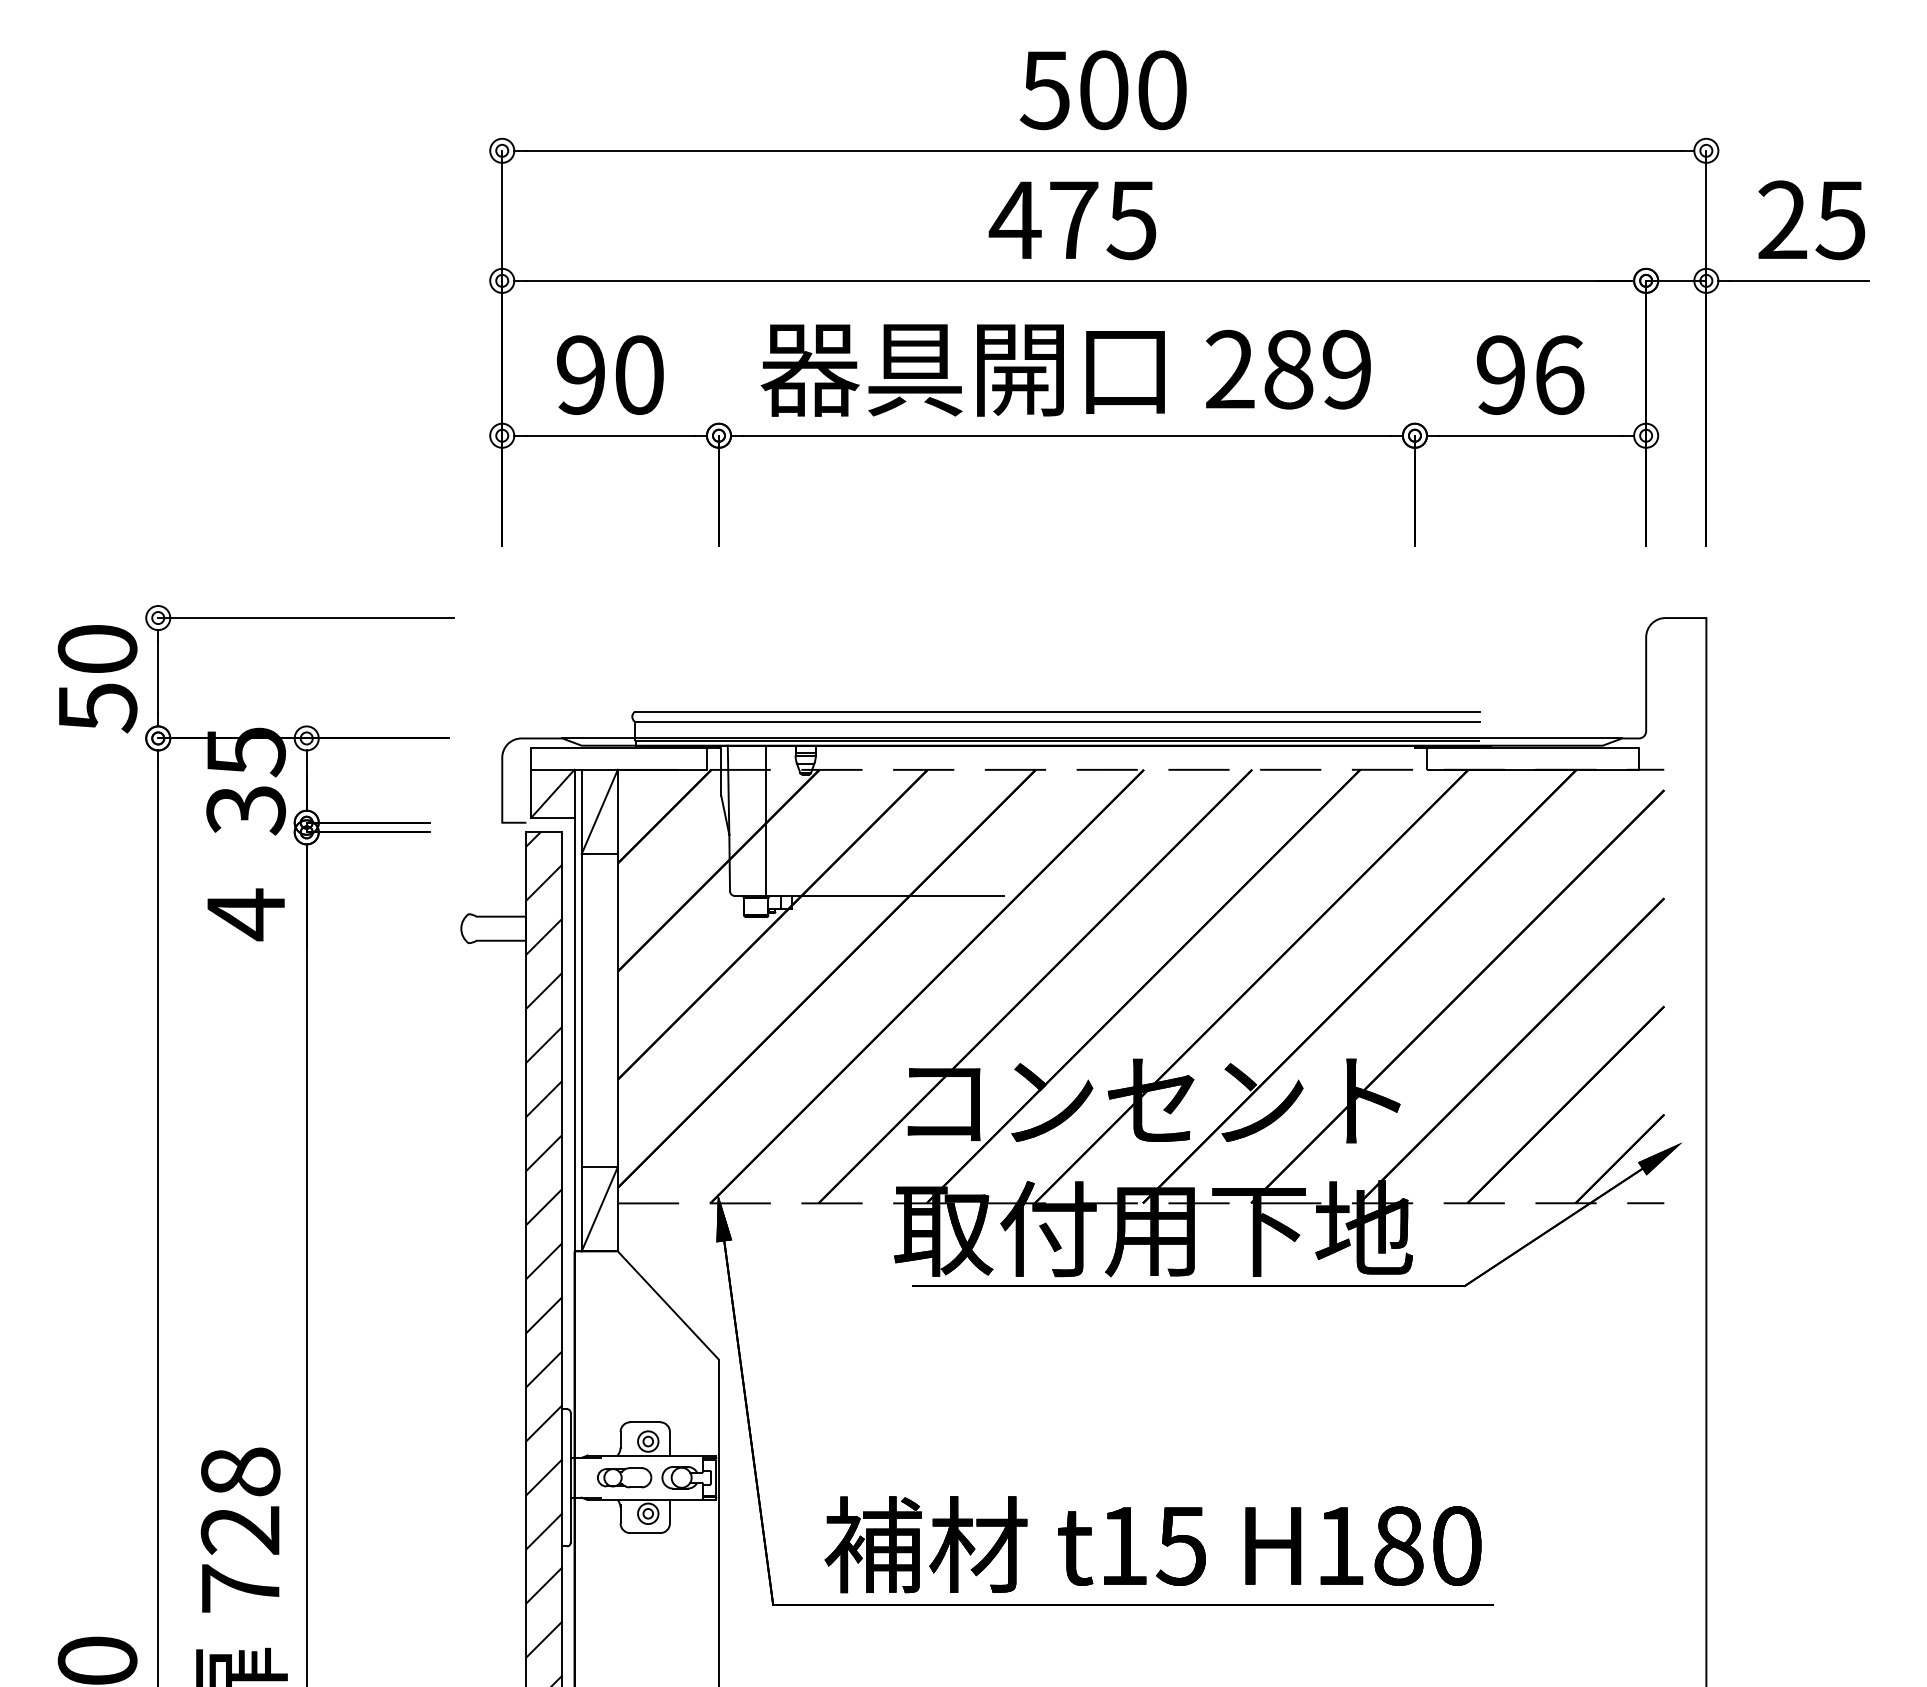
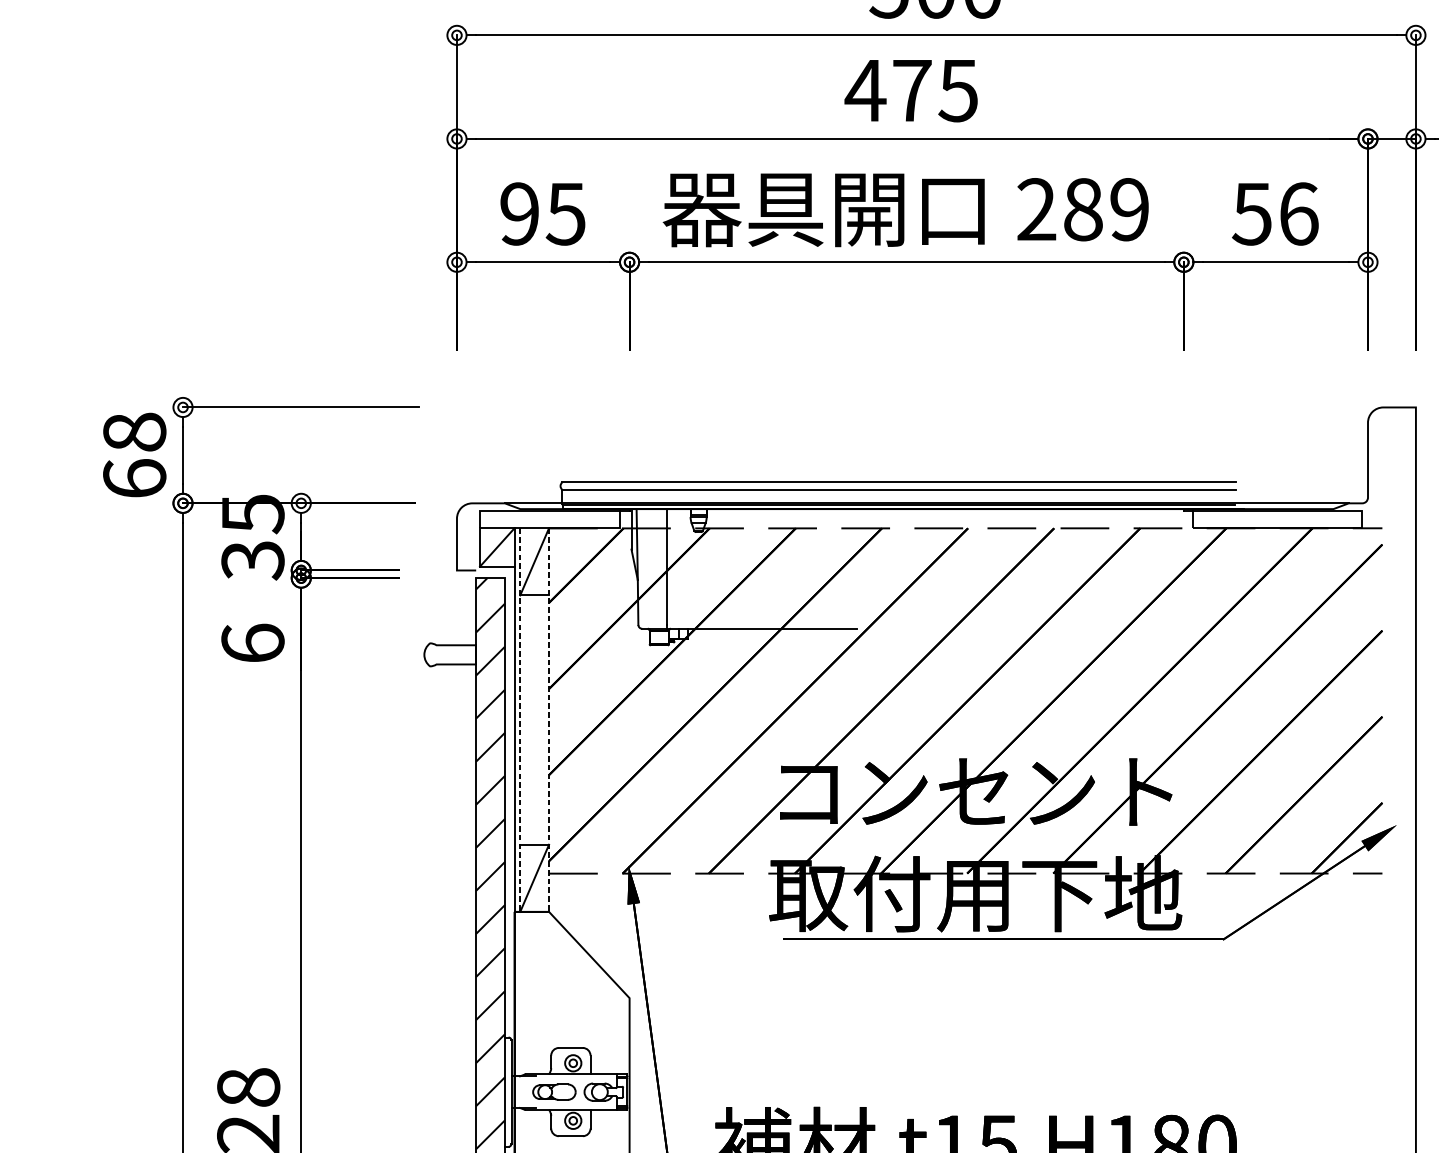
text: (638, 374) -> (565, 213), 90 -> 95
text: (1499, 374) -> (1251, 213), 96 -> 56
text: (97, 678) -> (134, 455), 50 -> 68
text: (245, 914) -> (252, 643), 4 -> 6
line: (581, 1010) -> (520, 720), solid -> dashed
line: (617, 1010) -> (548, 720), solid -> dashed

